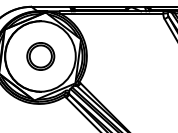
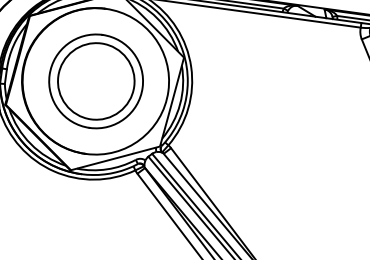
part: (40, 56) -> (95, 81), size x1.67

